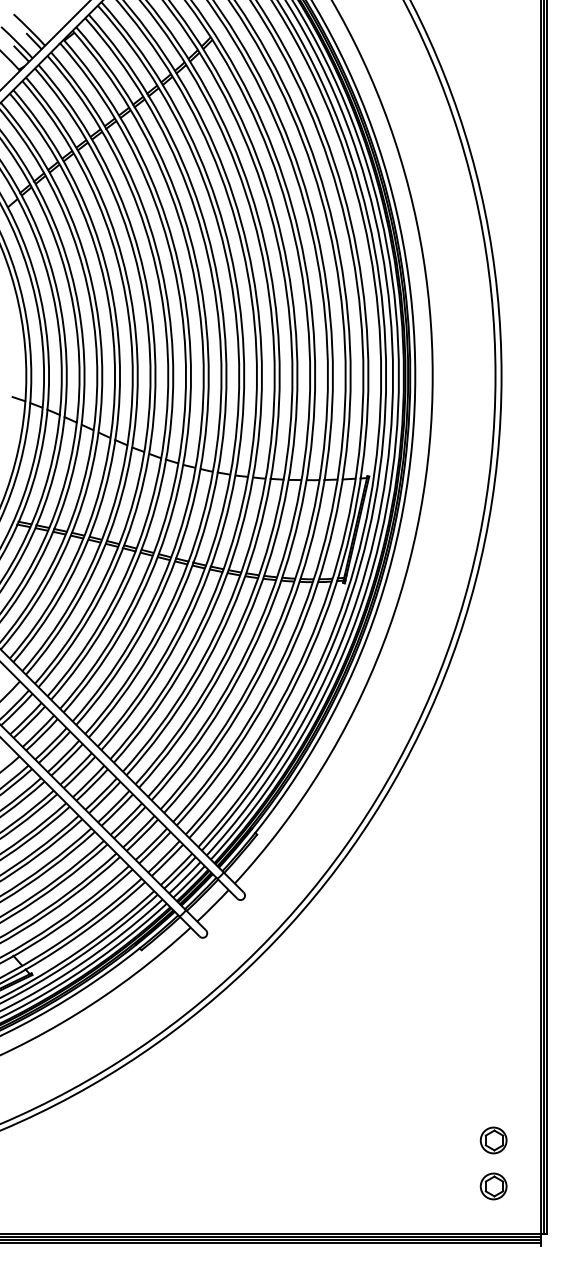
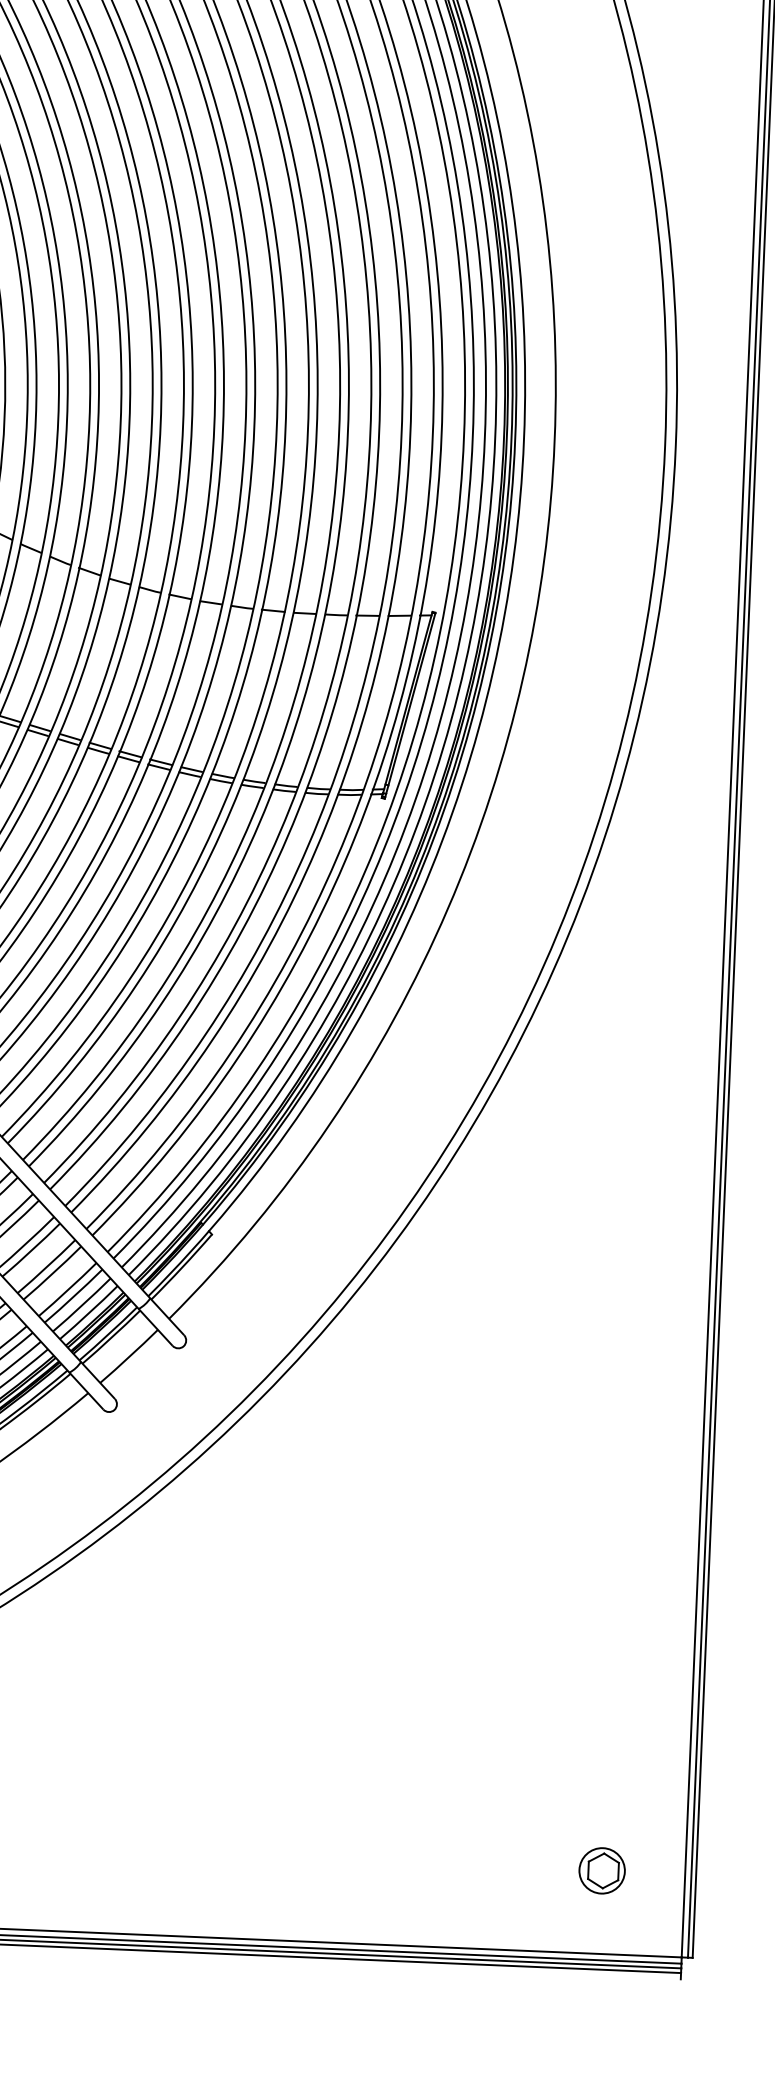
part: (493, 1140) -> (605, 1789), removed

